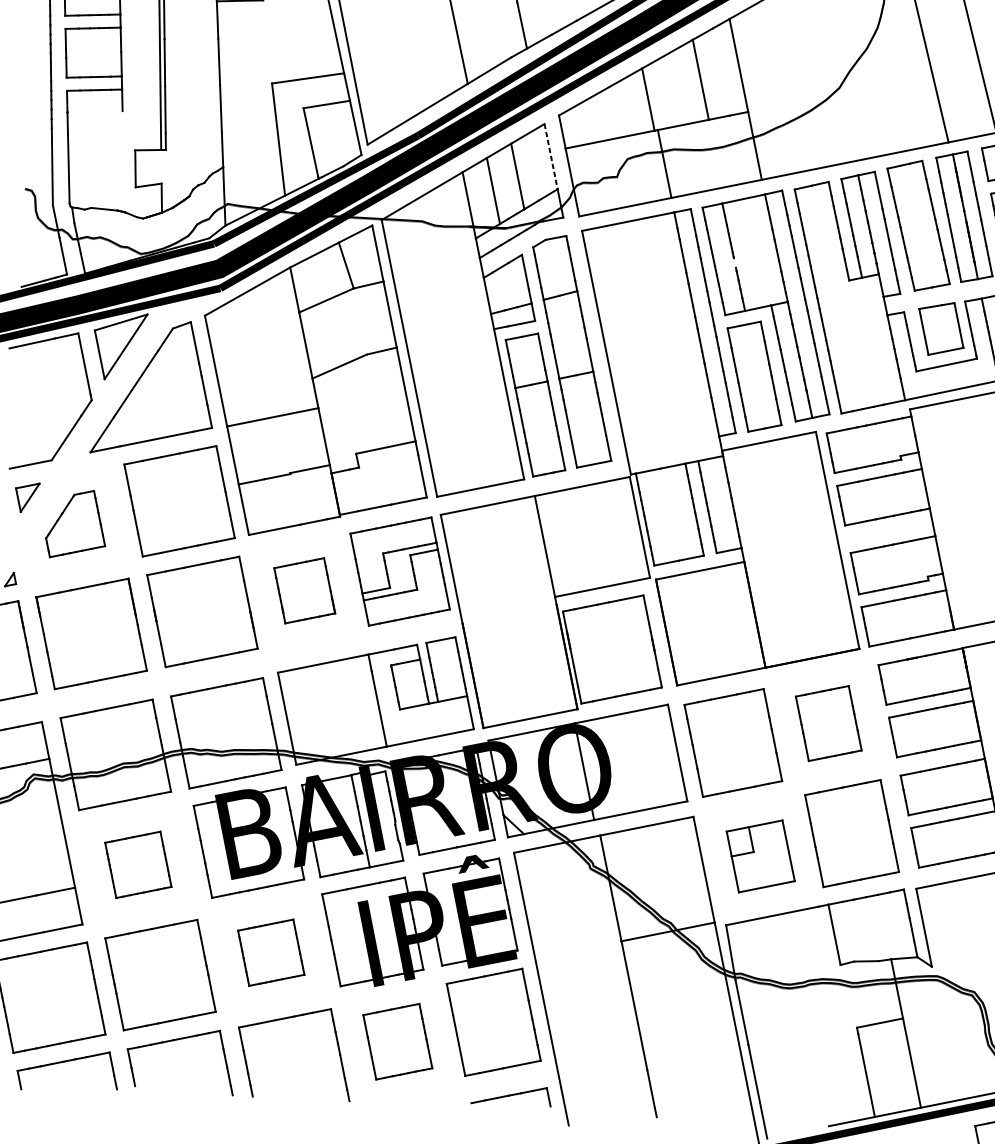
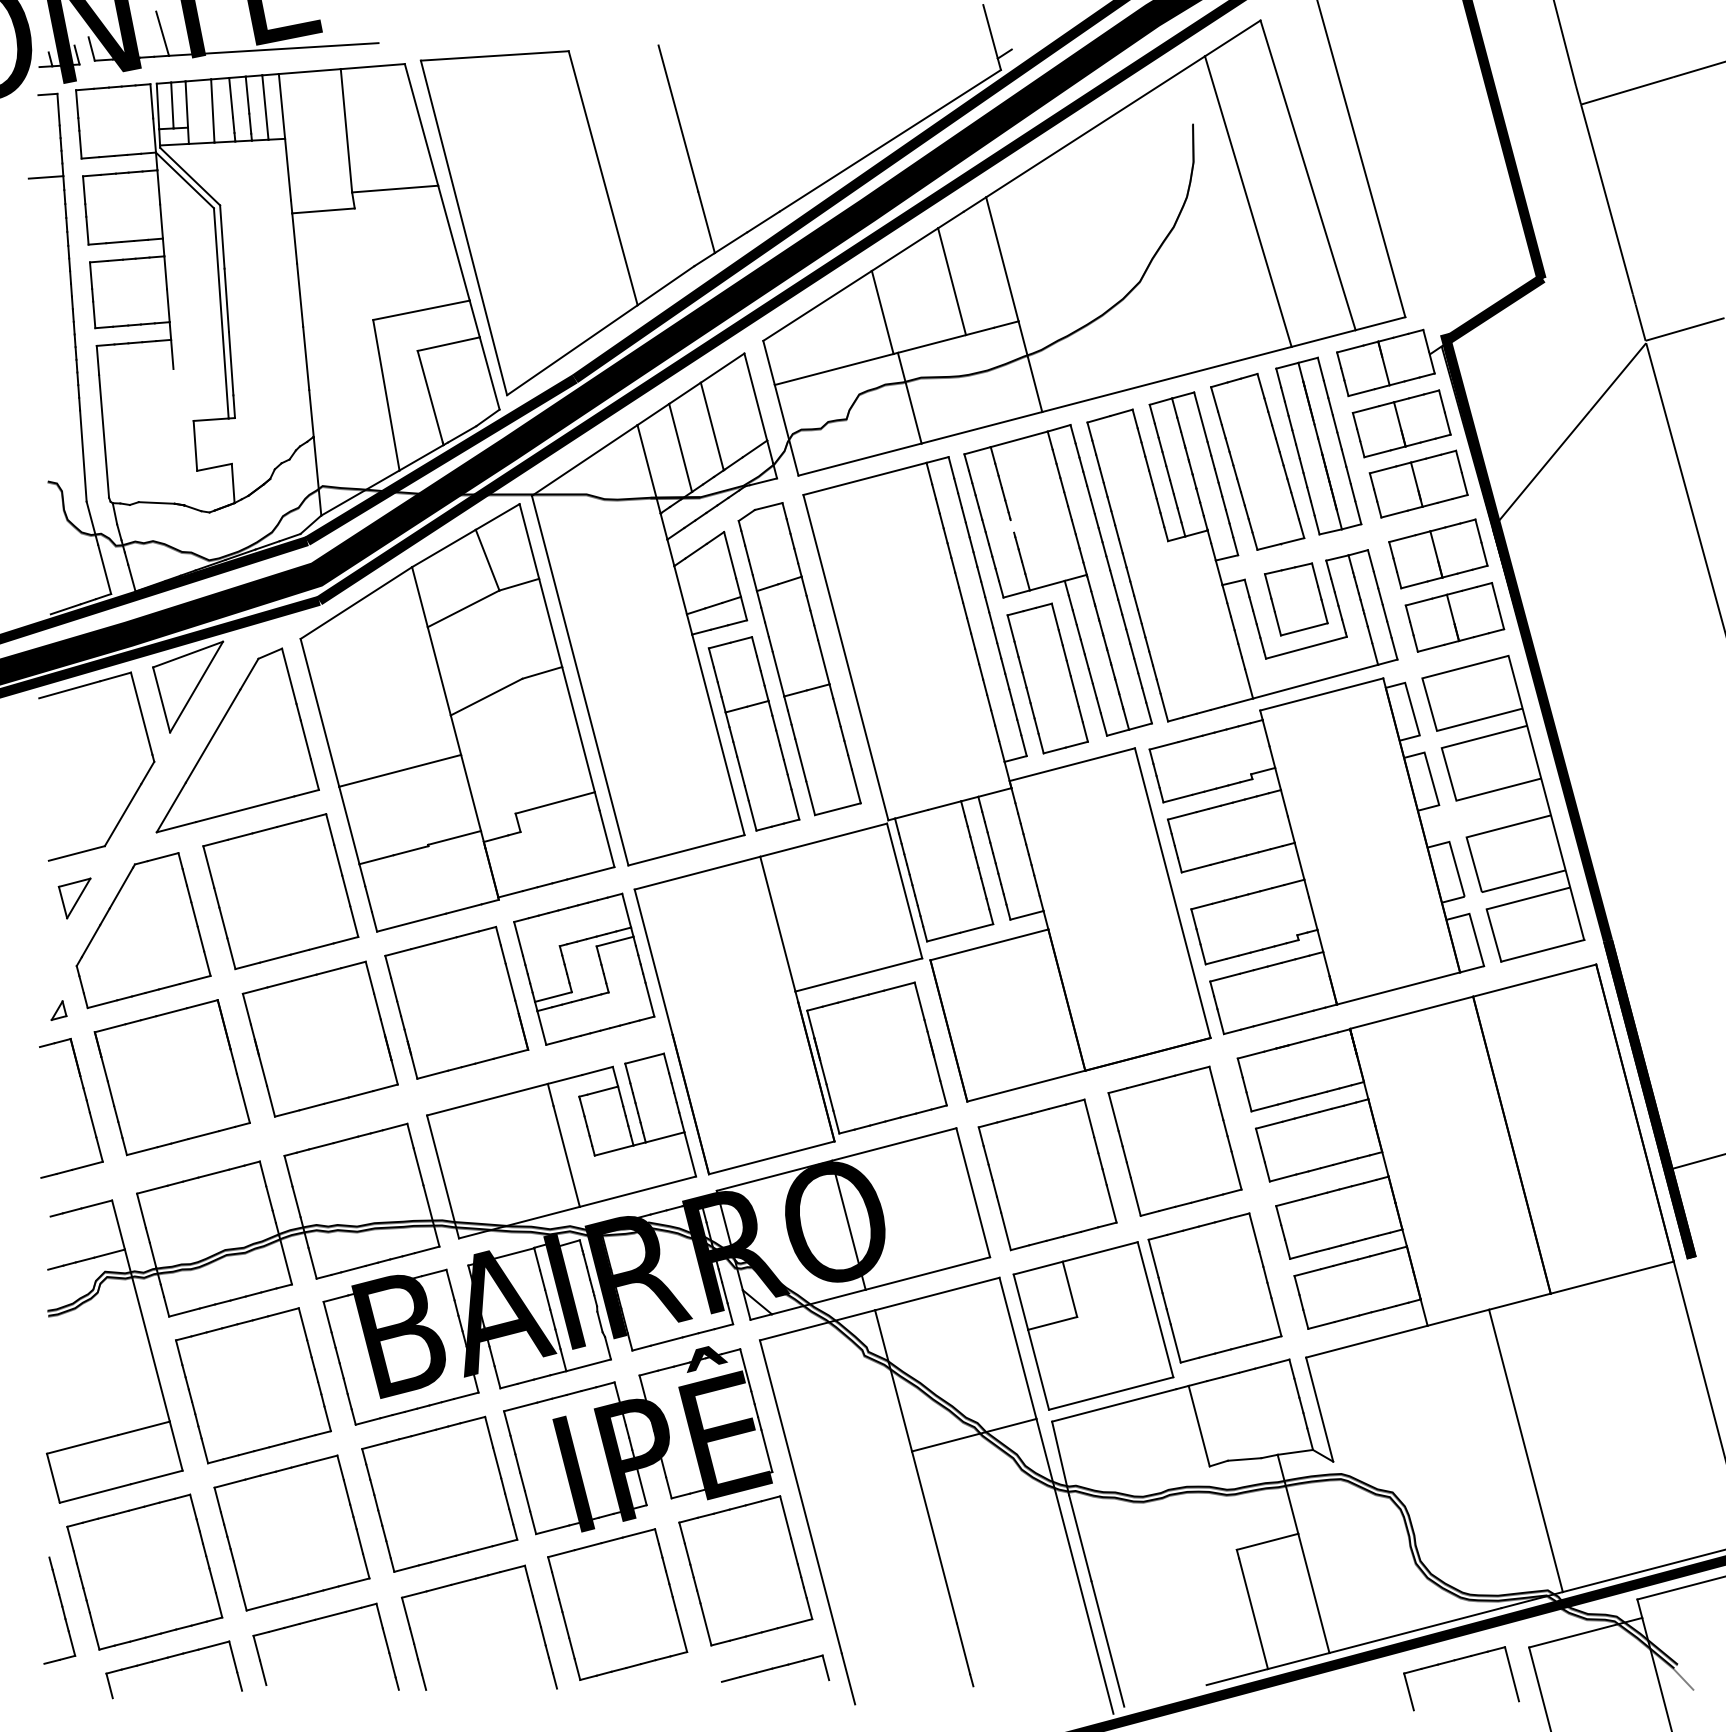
line: (550, 156) -> (755, 397), dashed -> solid
part: (76, 524) -> (143, 930), size x1.67
part: (304, 590) -> (456, 1002), size x1.67
part: (828, 723) -> (1174, 1140), size x1.43
part: (760, 856) -> (1093, 1325), size x1.67
part: (138, 864) -> (253, 1385), size x1.67
part: (271, 952) -> (439, 1493), size x1.67
part: (397, 1041) -> (617, 1604), size x1.43

